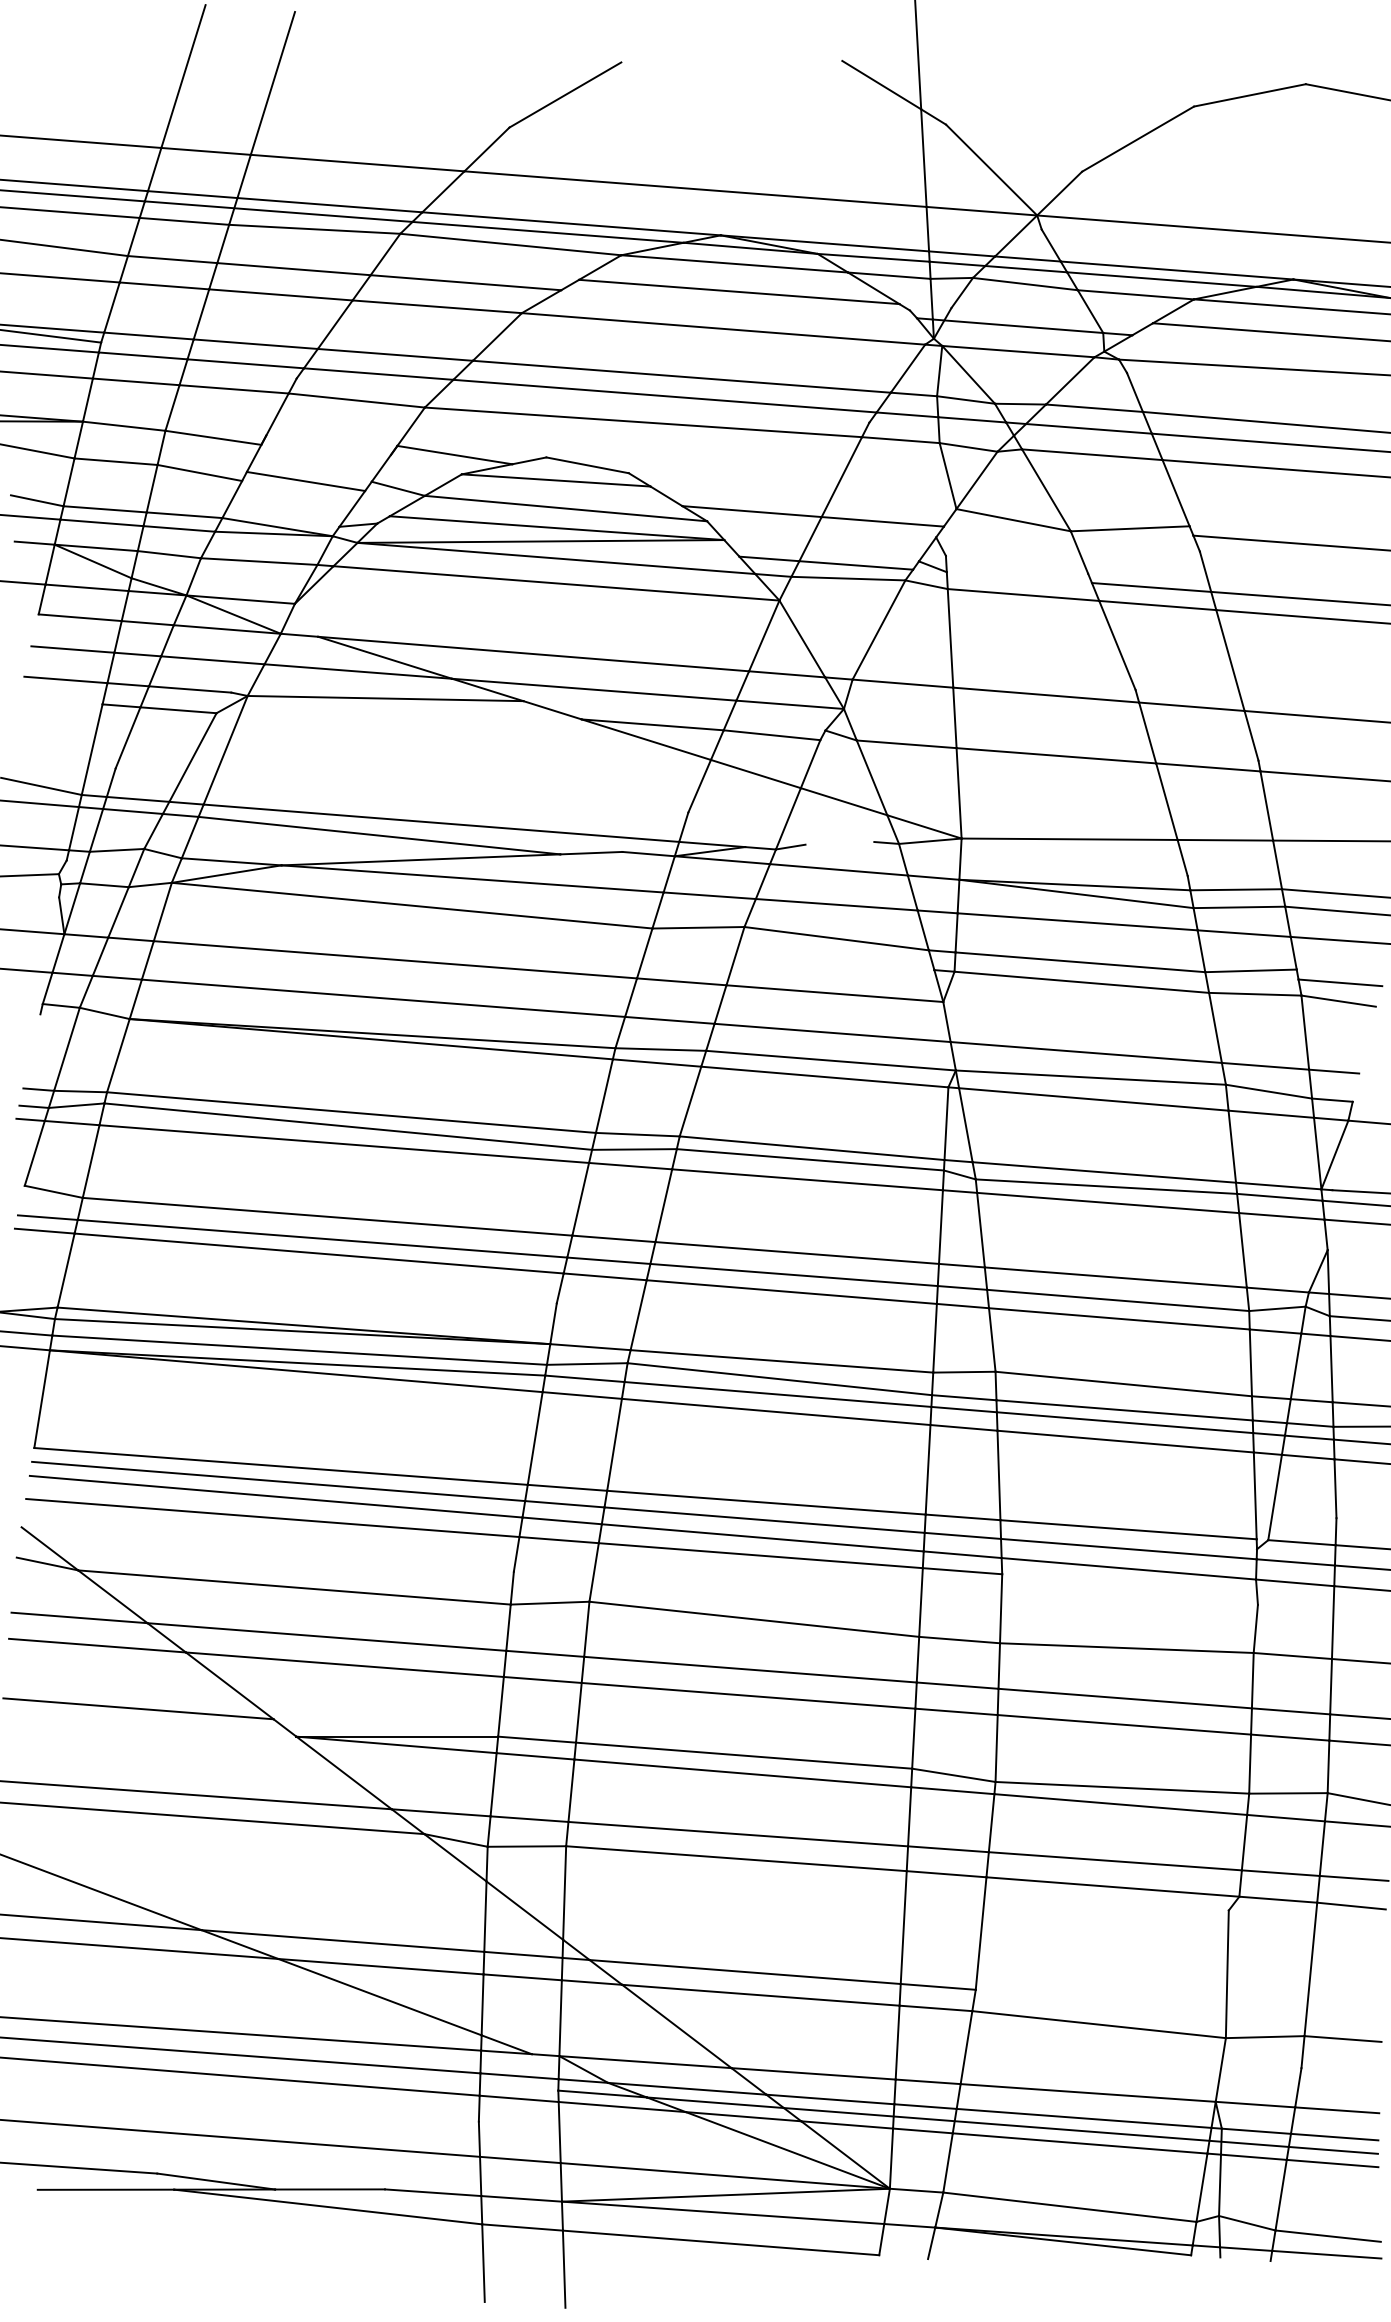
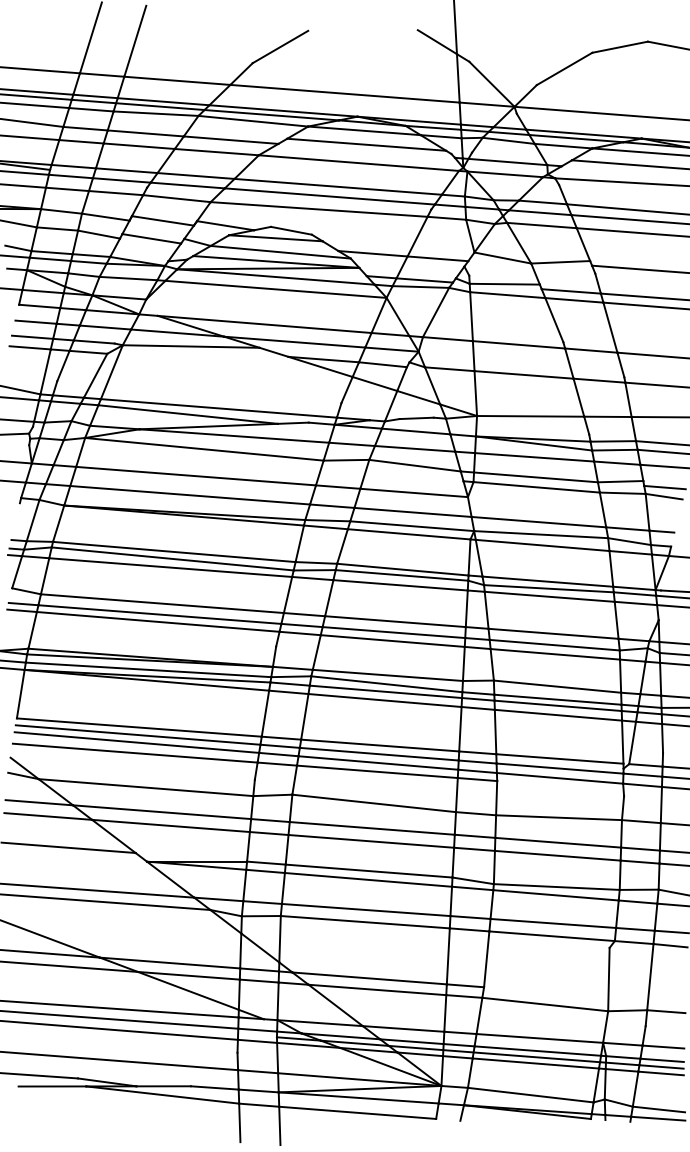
line: (327, 444) -> (162, 220), added
line: (1016, 571) -> (504, 283), added
line: (59, 700) -> (29, 347), added
line: (839, 843) -> (416, 418), added

